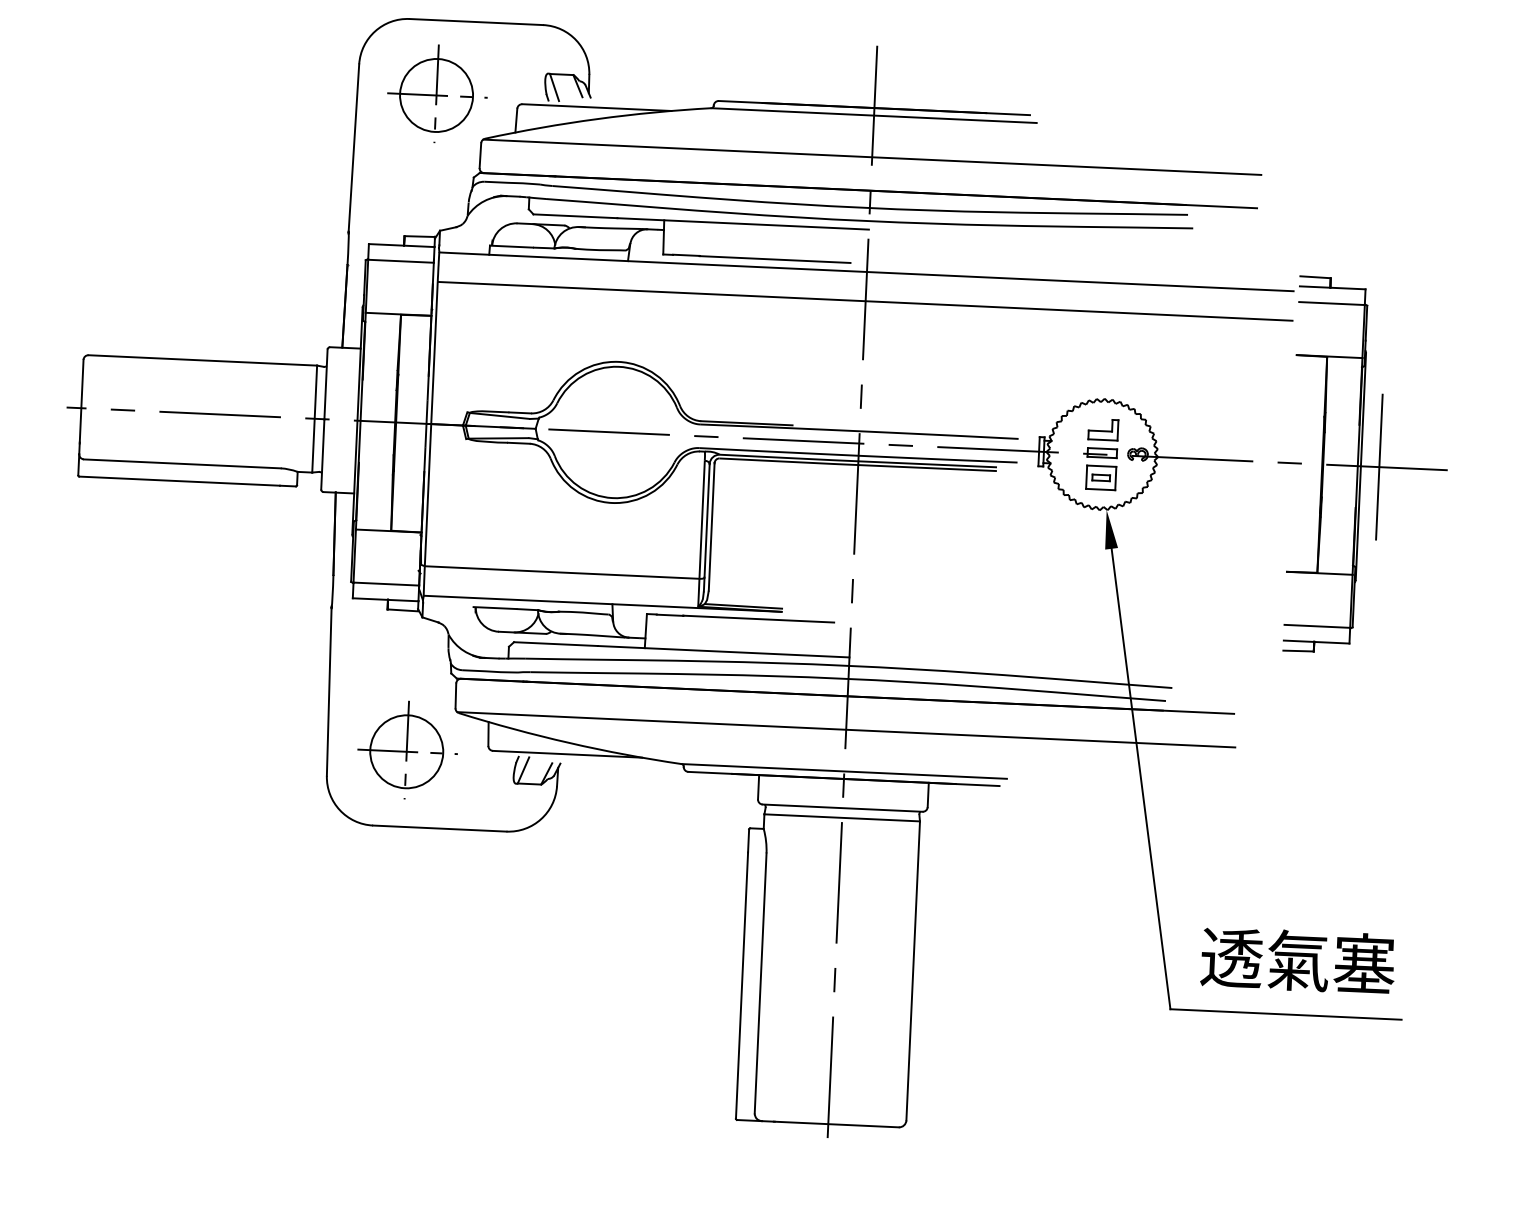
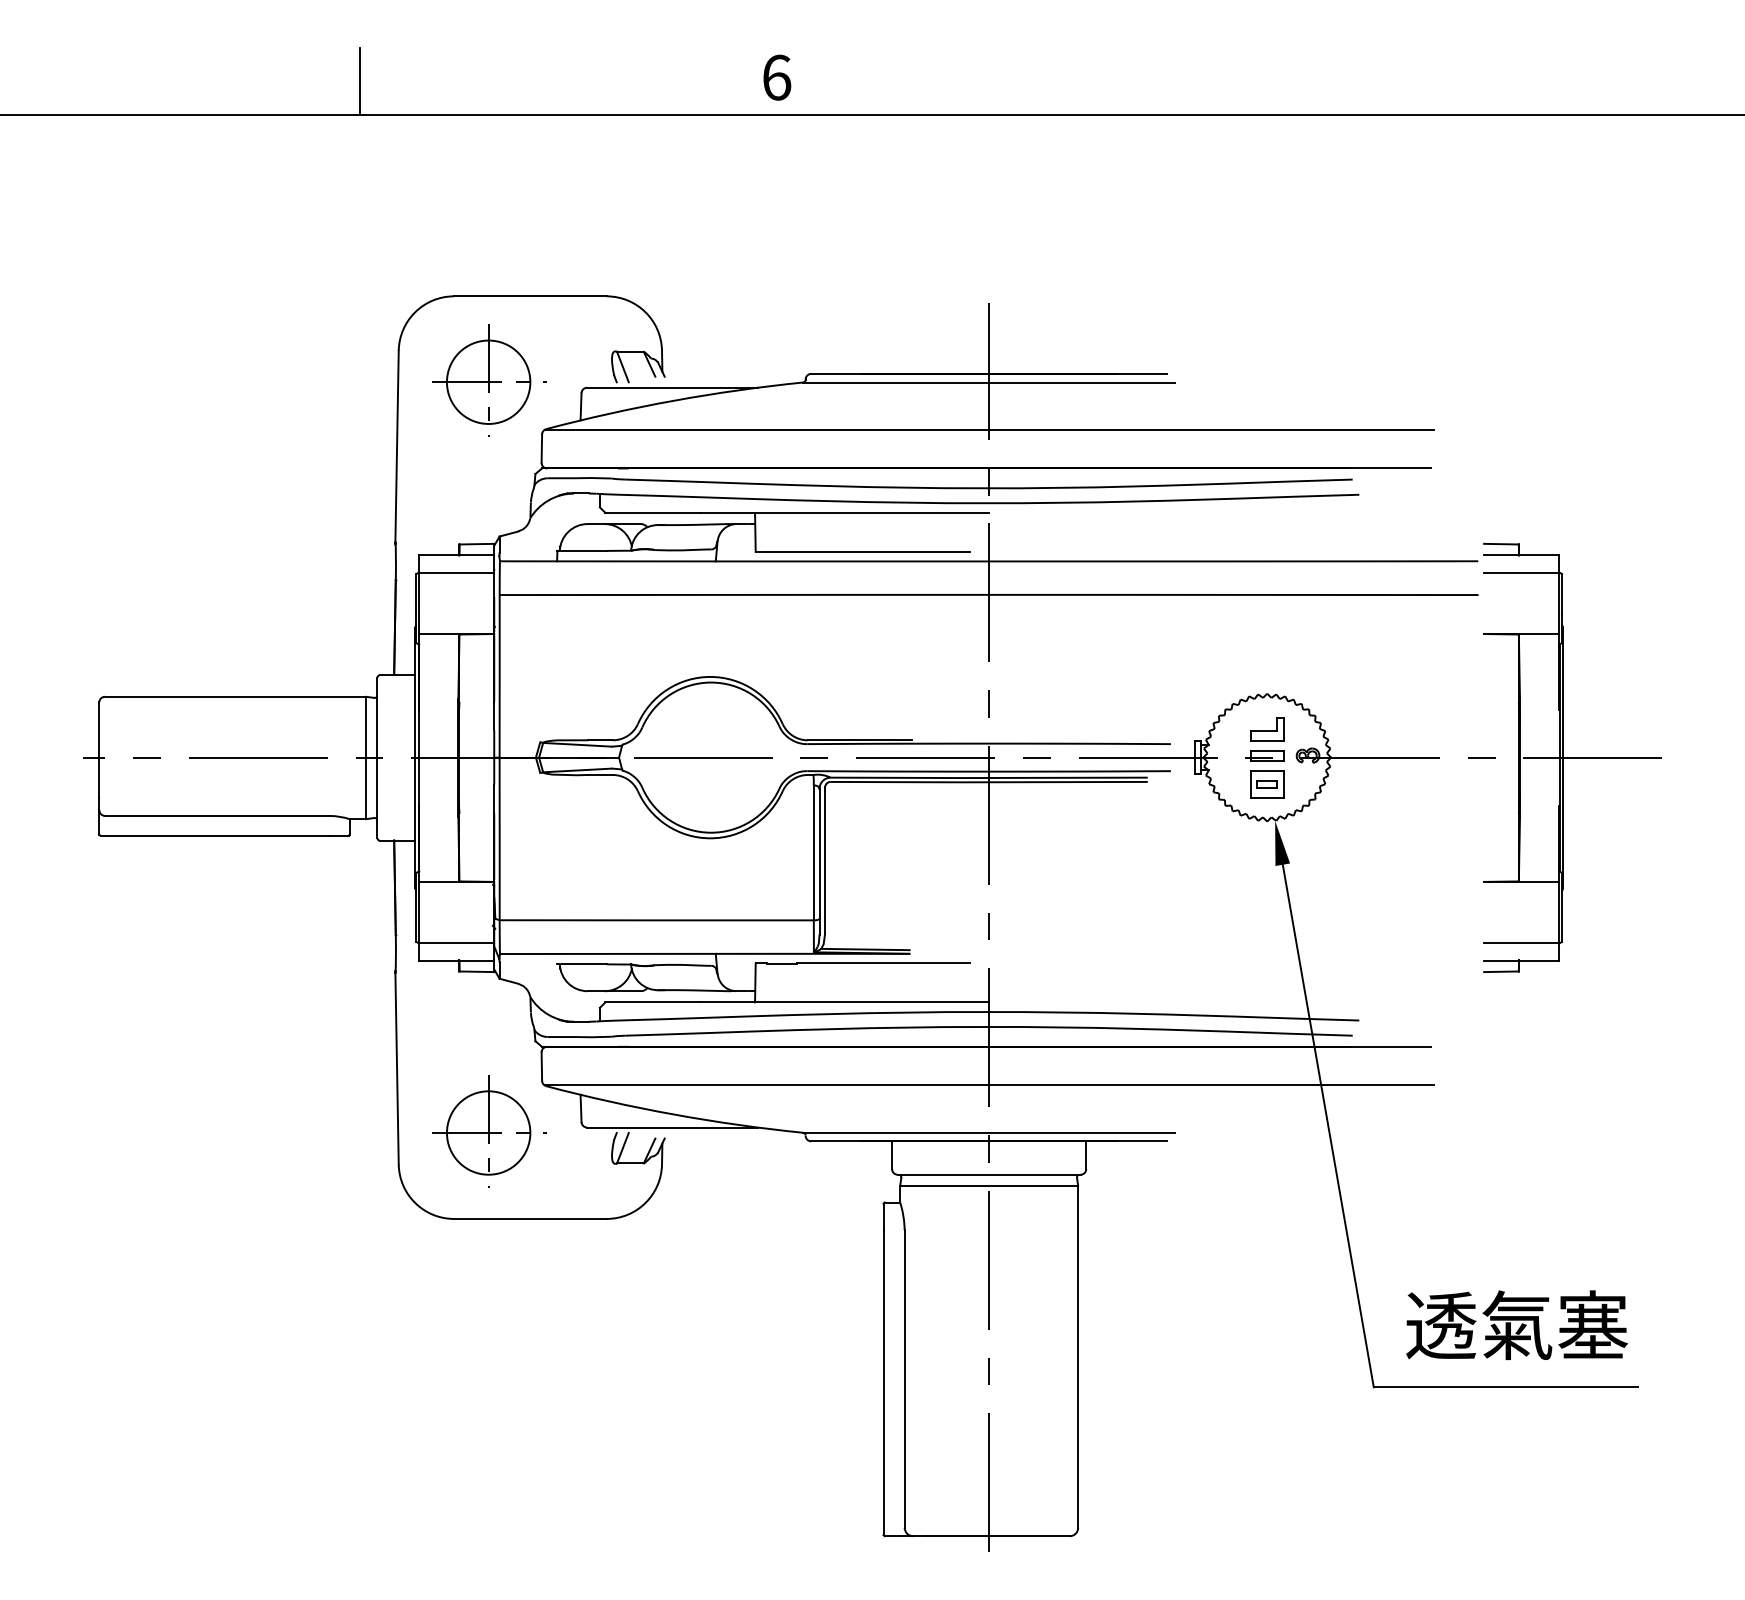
line: (1379, 467) -> (1584, 757), removed

